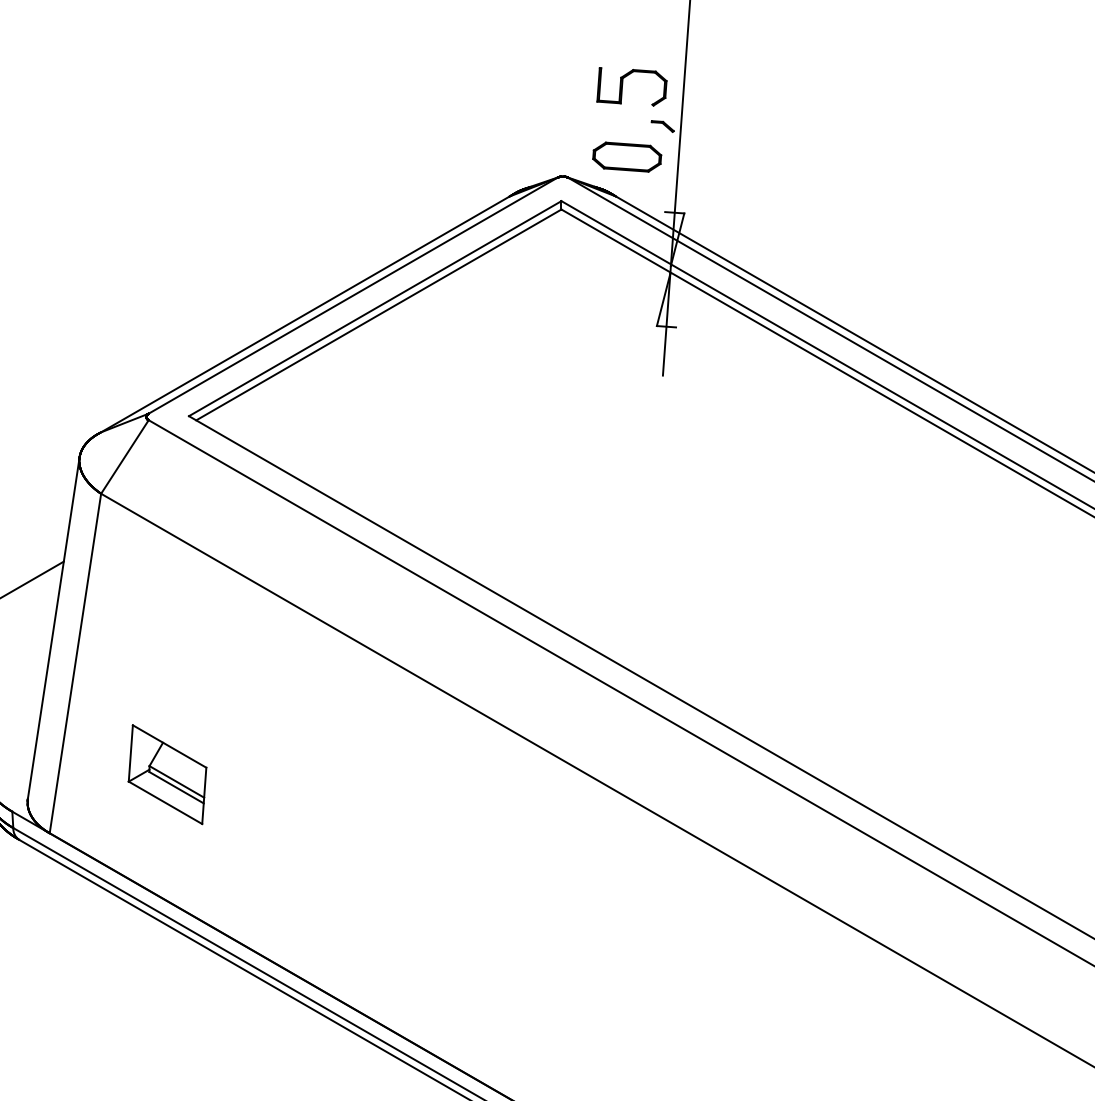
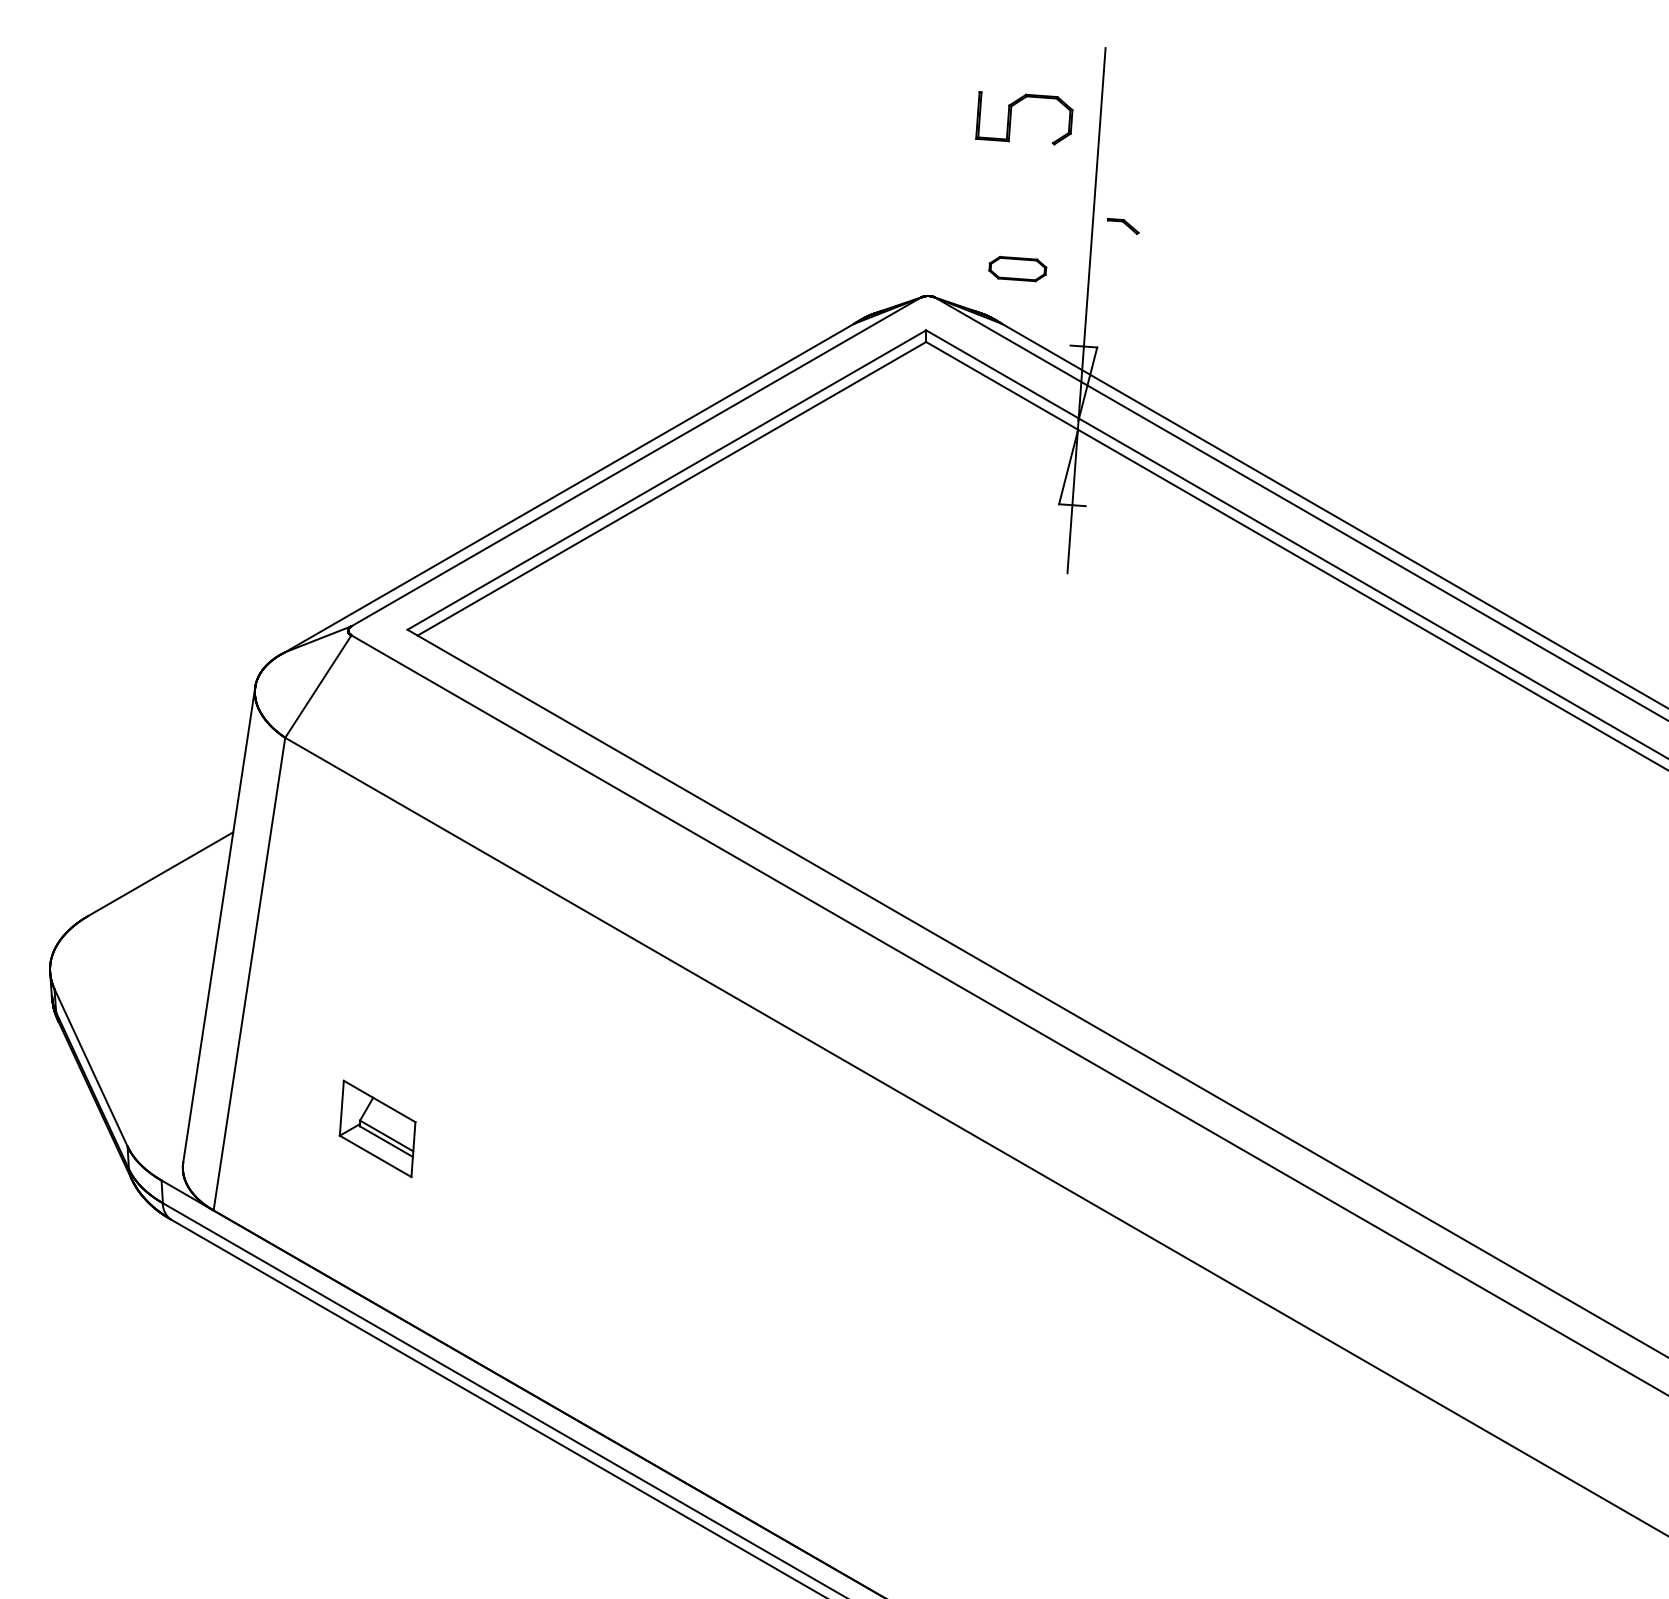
part: (622, 87) -> (1011, 118), moved
part: (662, 125) -> (1123, 225), moved
part: (627, 156) -> (1017, 268), size x0.6
part: (167, 774) -> (377, 1128), size x0.7

